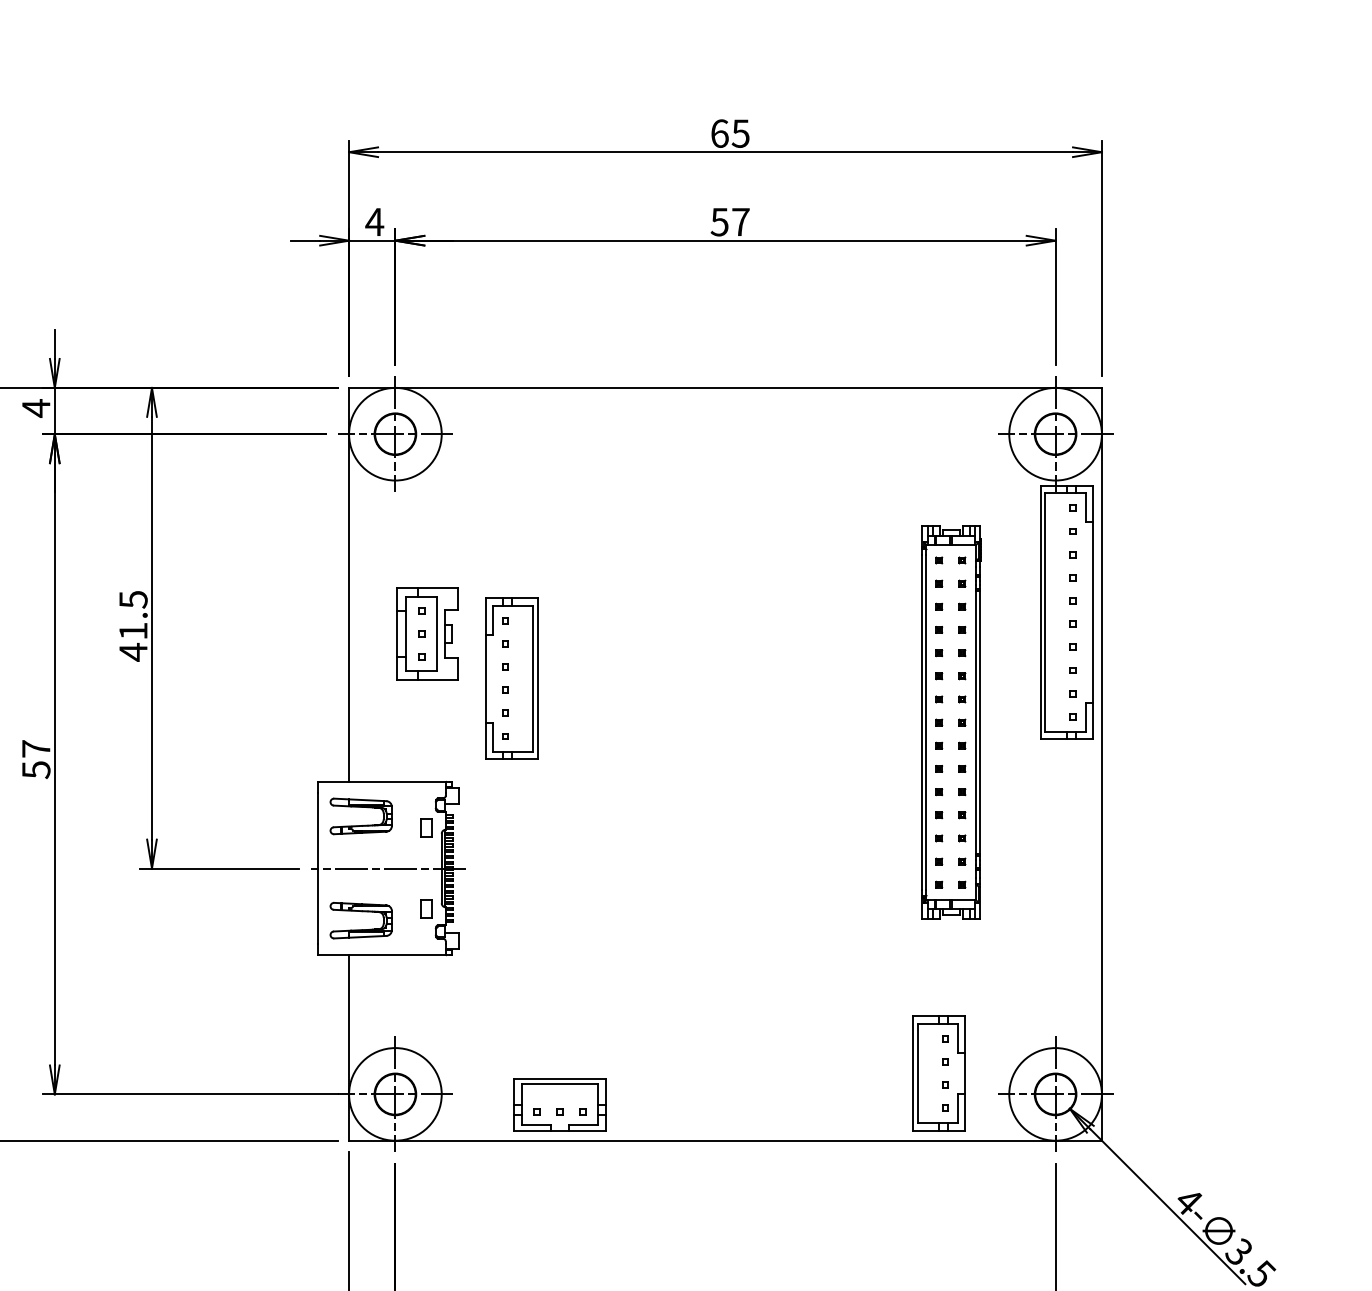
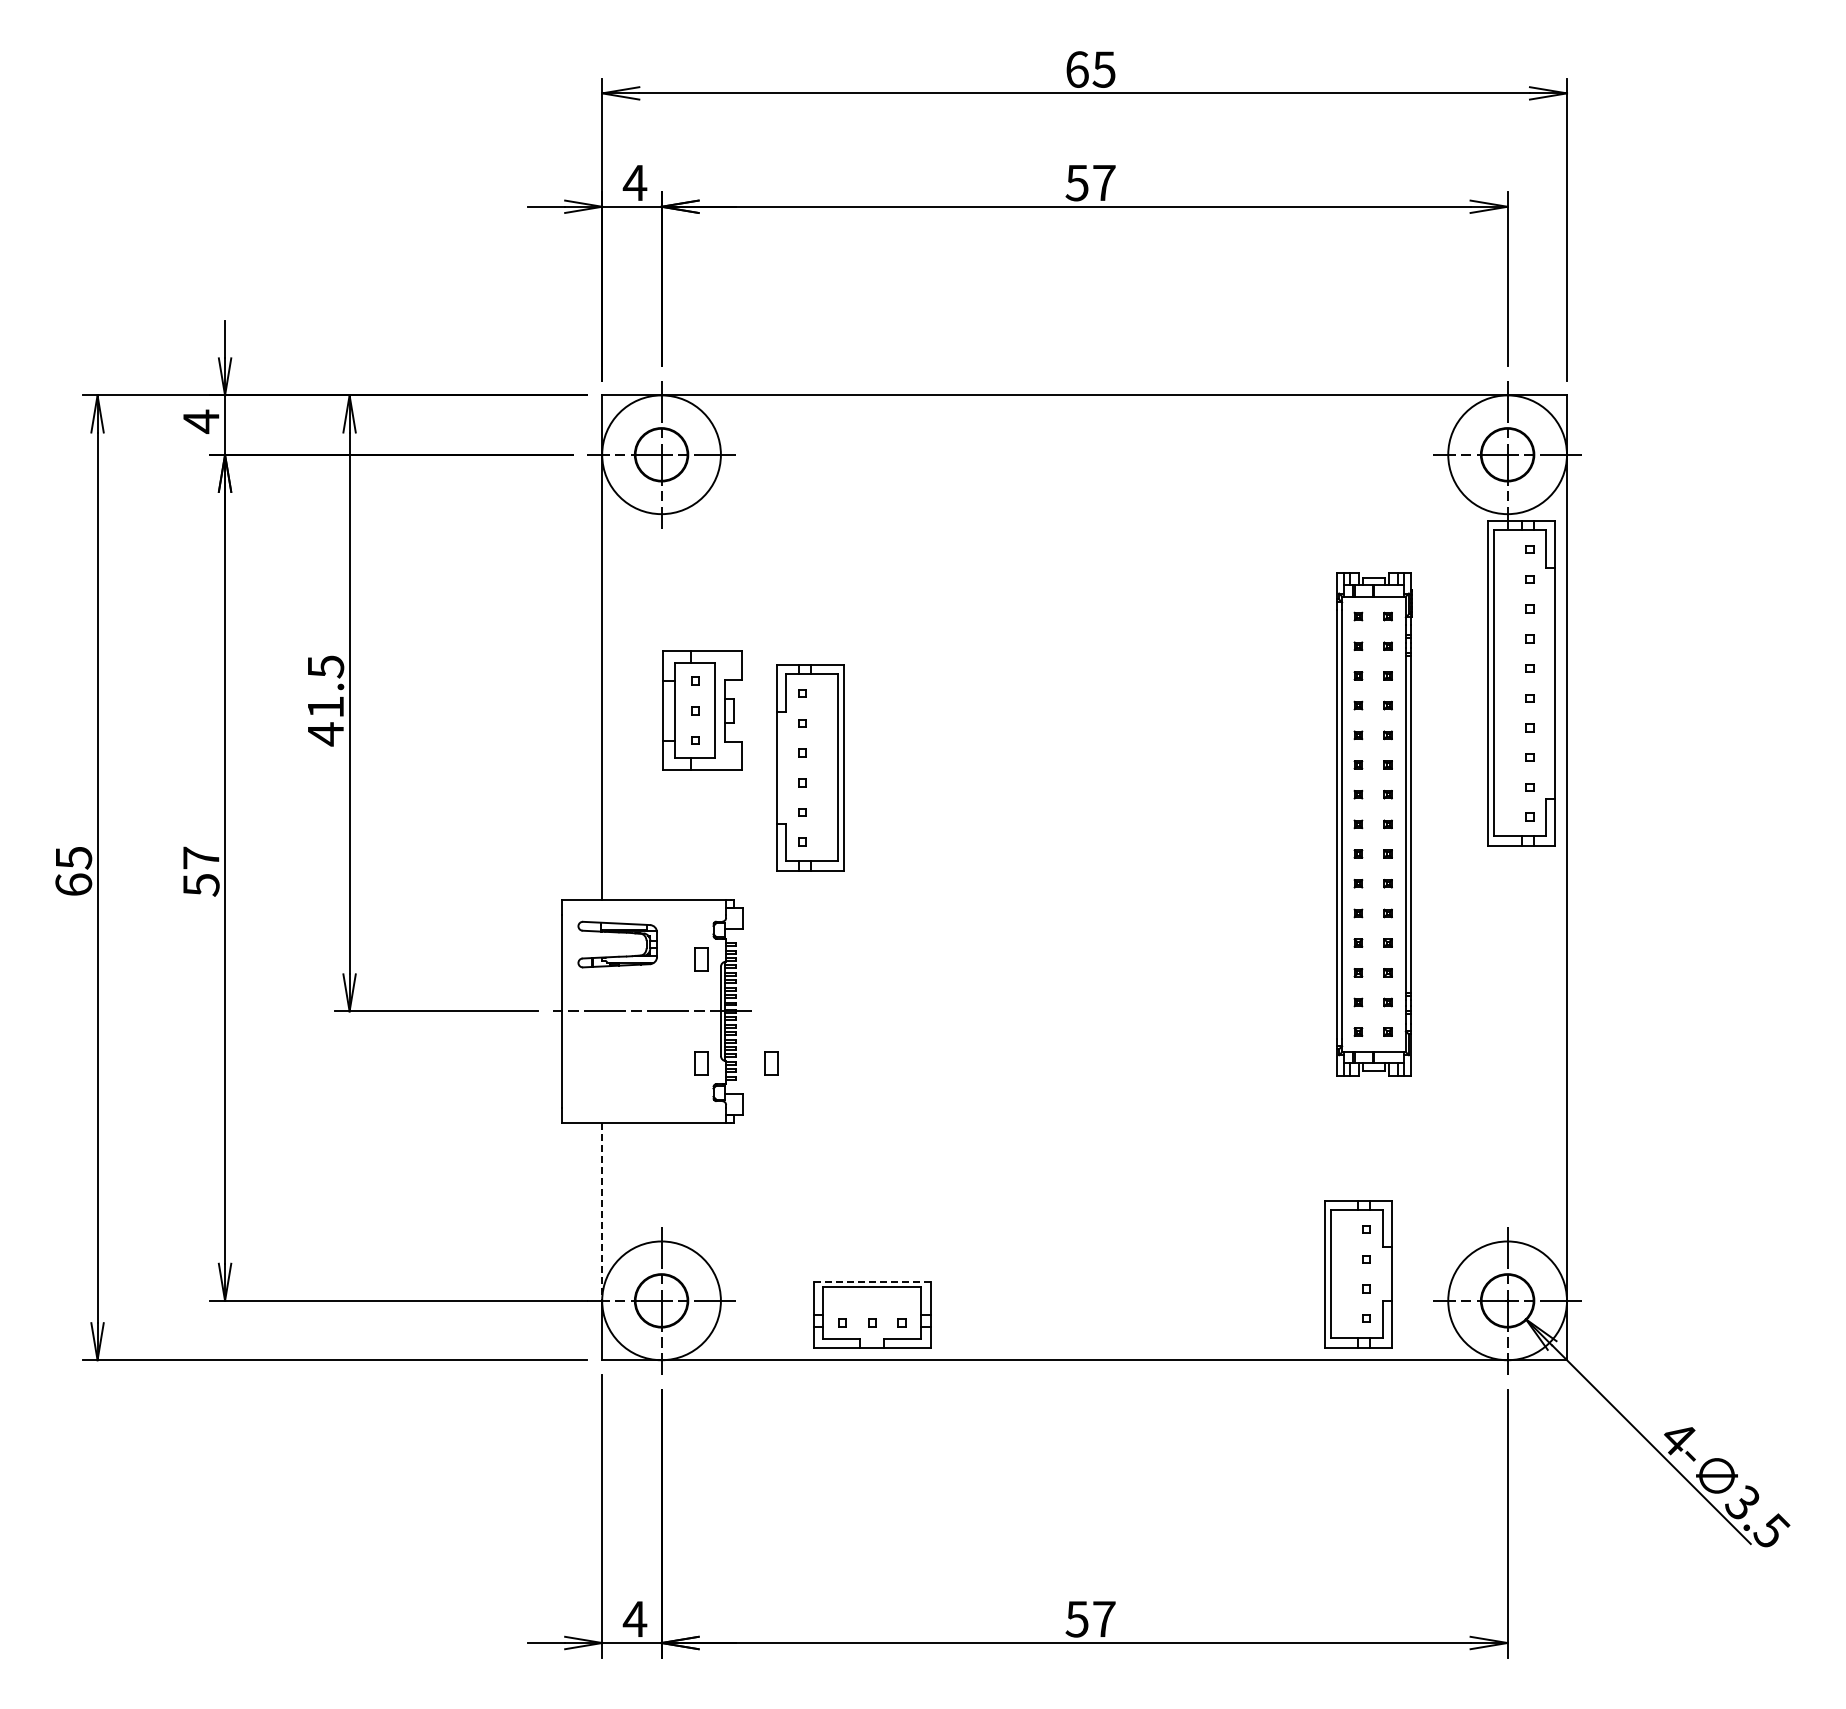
part: (481, 909) -> (771, 1063), added
part: (361, 911) -> (617, 1066), removed
line: (349, 1025) -> (602, 1212), solid -> dashed
line: (560, 1079) -> (872, 1281), solid -> dashed

